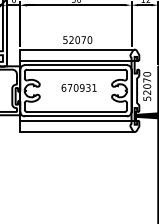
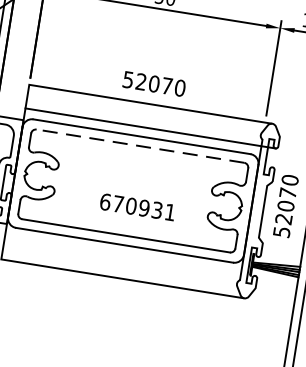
line: (75, 69) -> (139, 145), solid -> dashed
text: (78, 87) -> (136, 206), moved
line: (79, 120) -> (130, 255), removed

